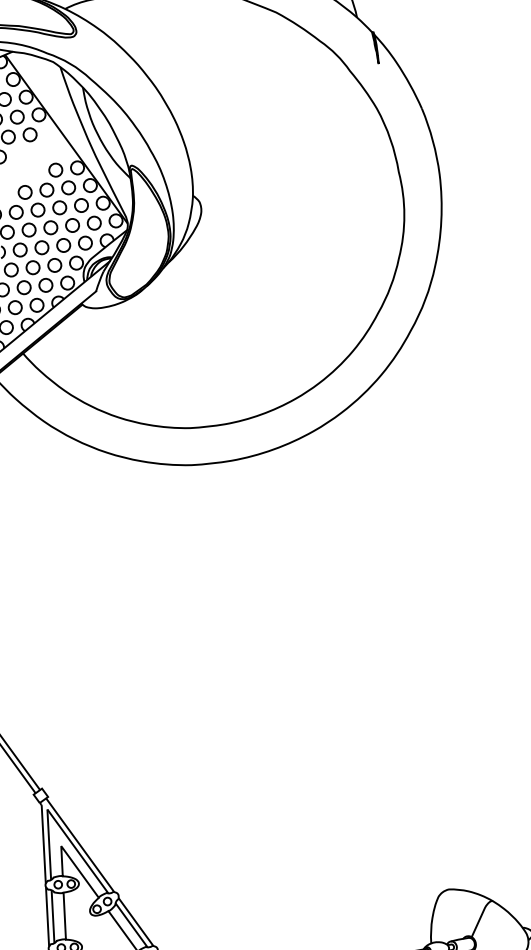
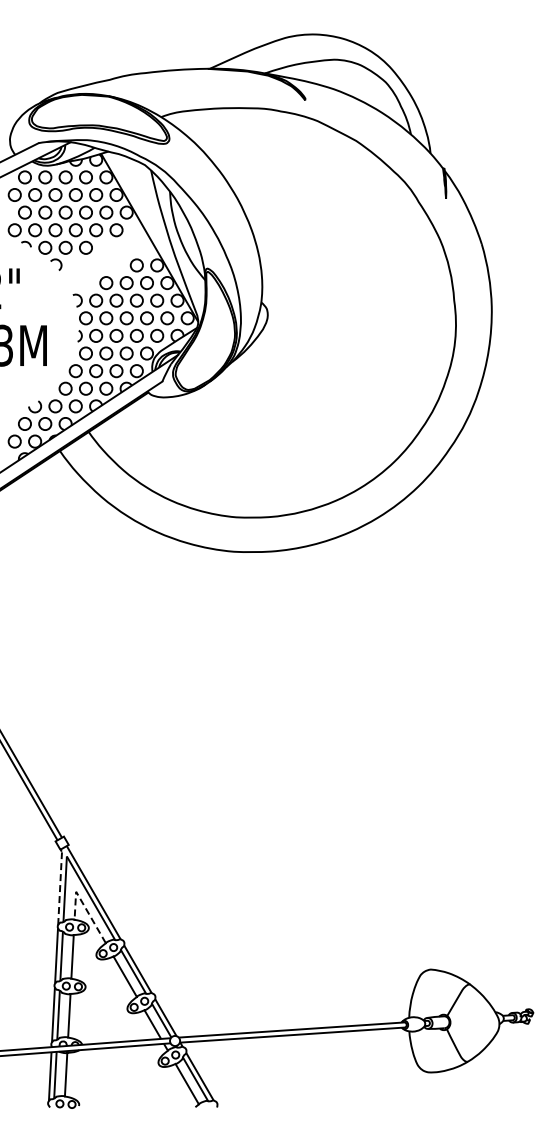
line: (43, 840) -> (60, 884), solid -> dashed
line: (70, 858) -> (83, 904), solid -> dashed

